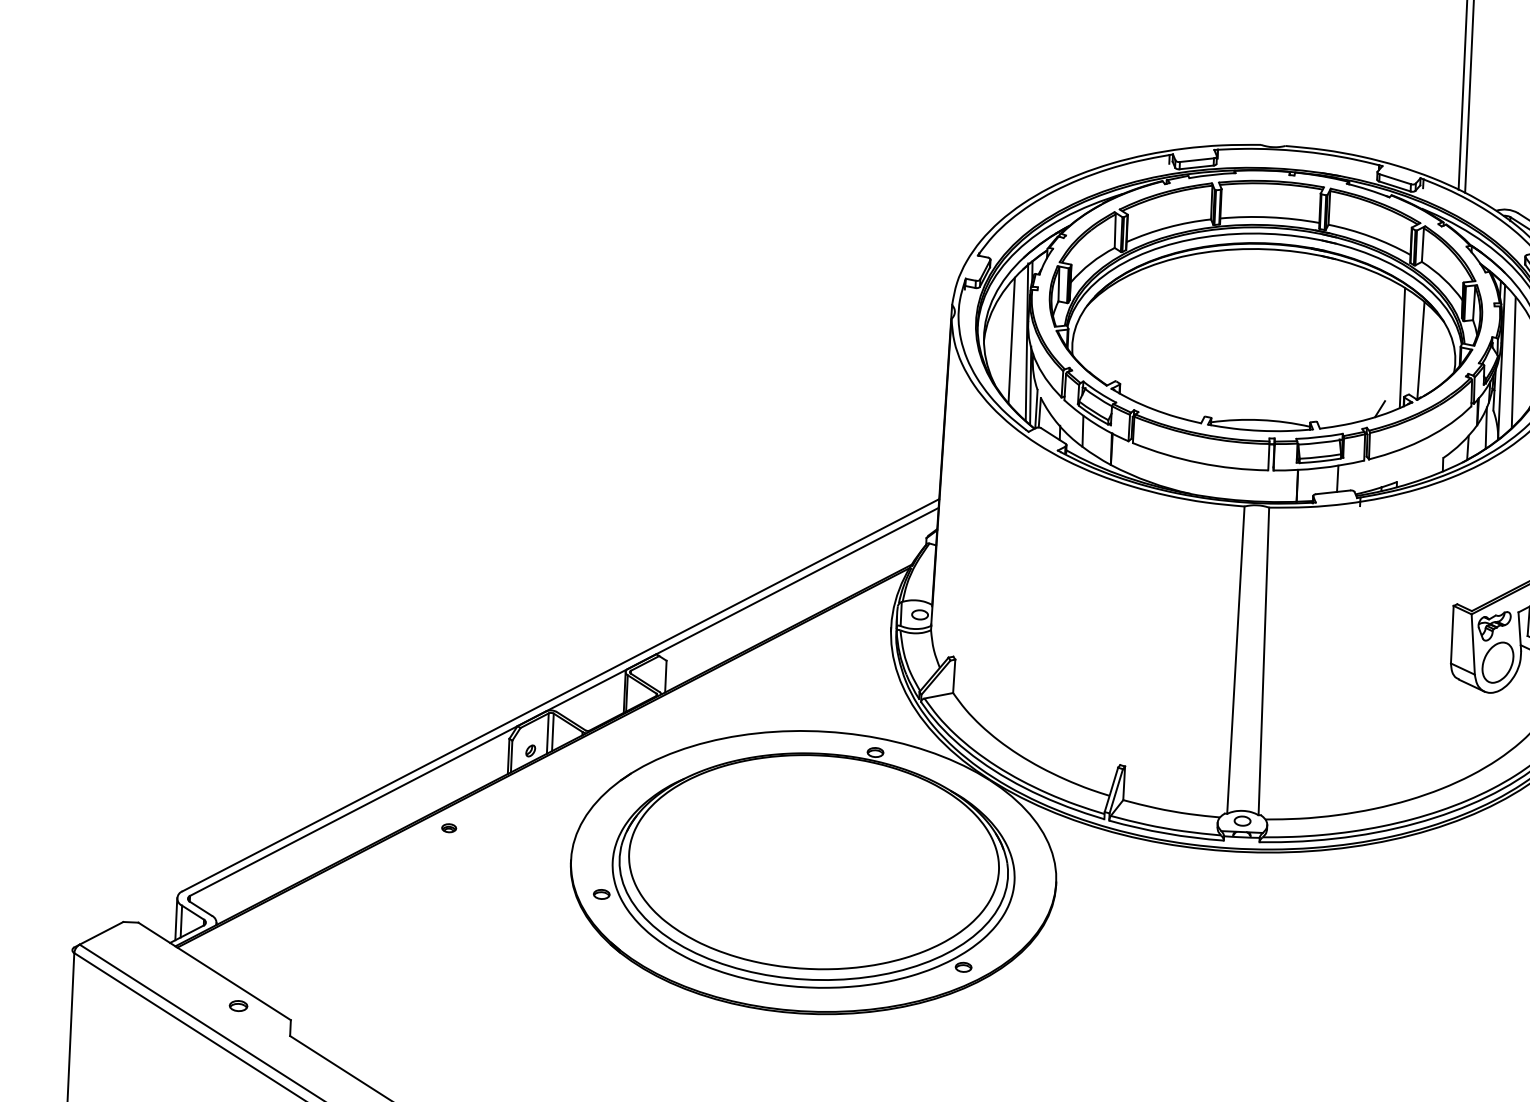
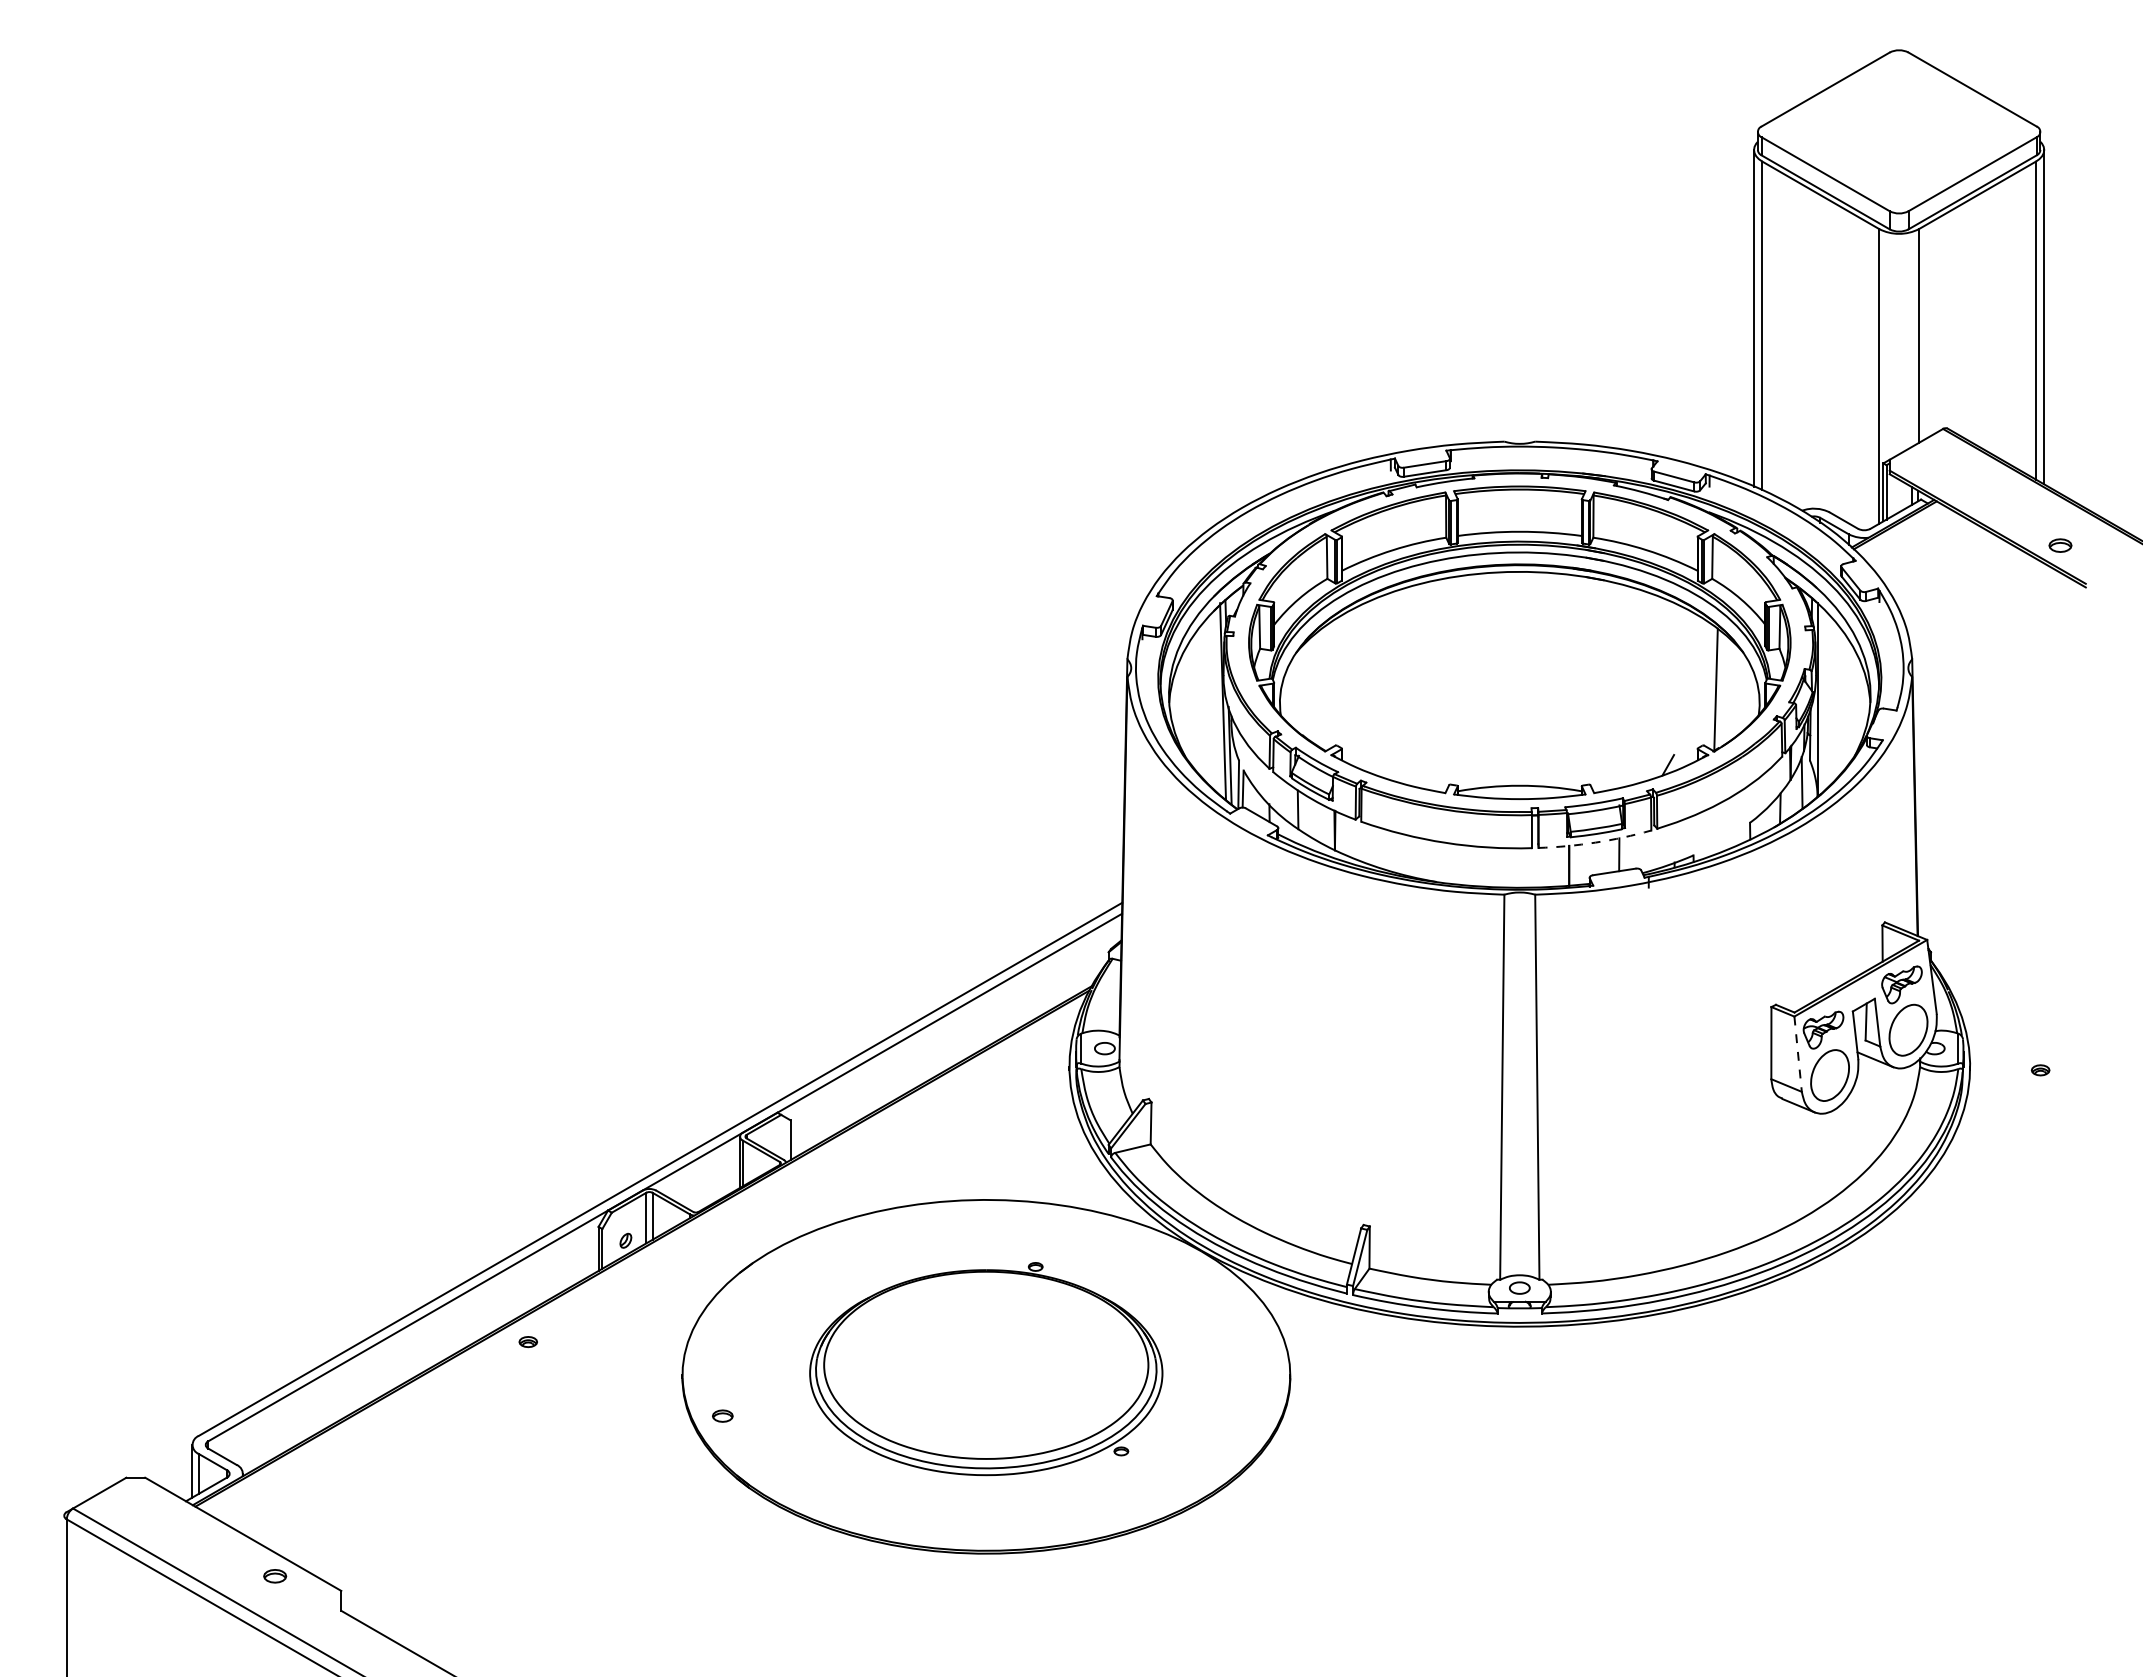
line: (1011, 339) -> (1203, 699), removed
line: (1402, 347) -> (1692, 687), removed
line: (1513, 362) -> (1832, 699), removed
arc: (1319, 468) -> (1595, 842), solid -> dashed
line: (1473, 644) -> (1798, 1054), solid -> dashed
part: (813, 865) -> (985, 1368), size x0.7

